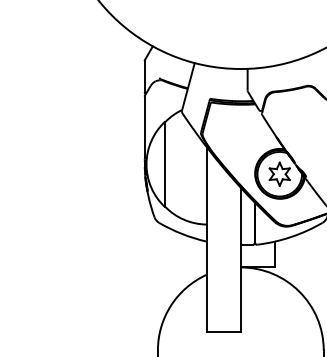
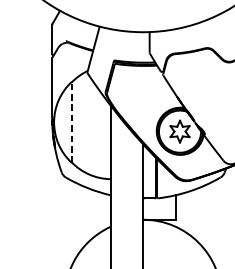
line: (165, 164) -> (72, 122), solid -> dashed

